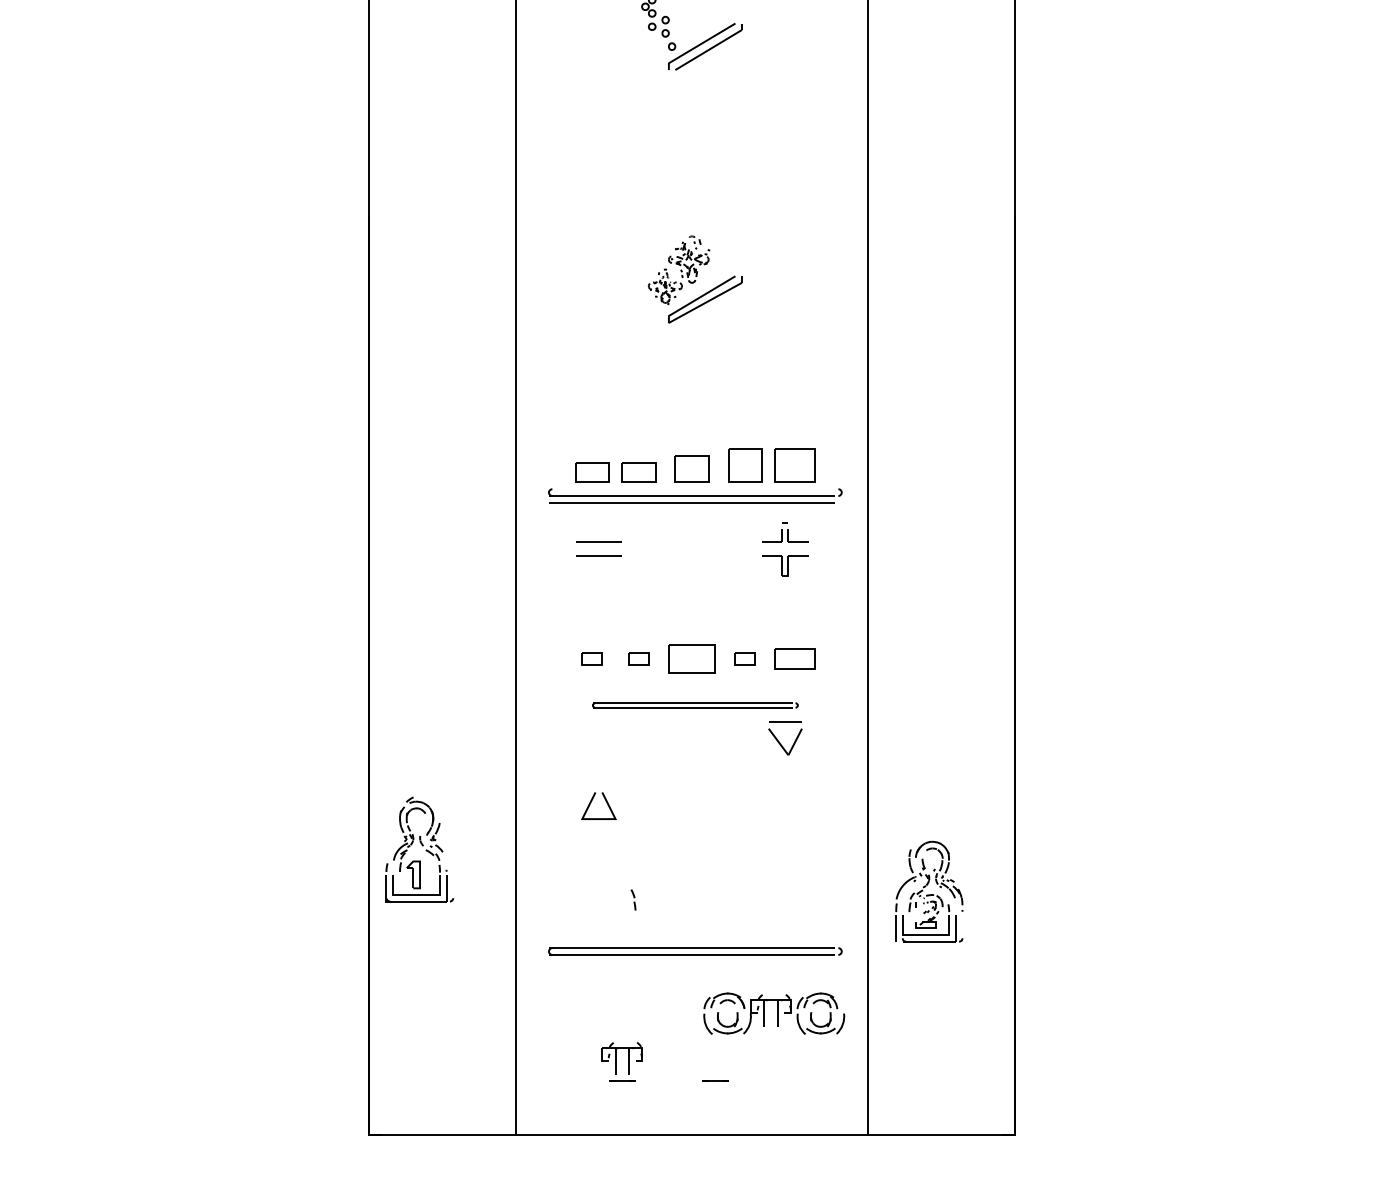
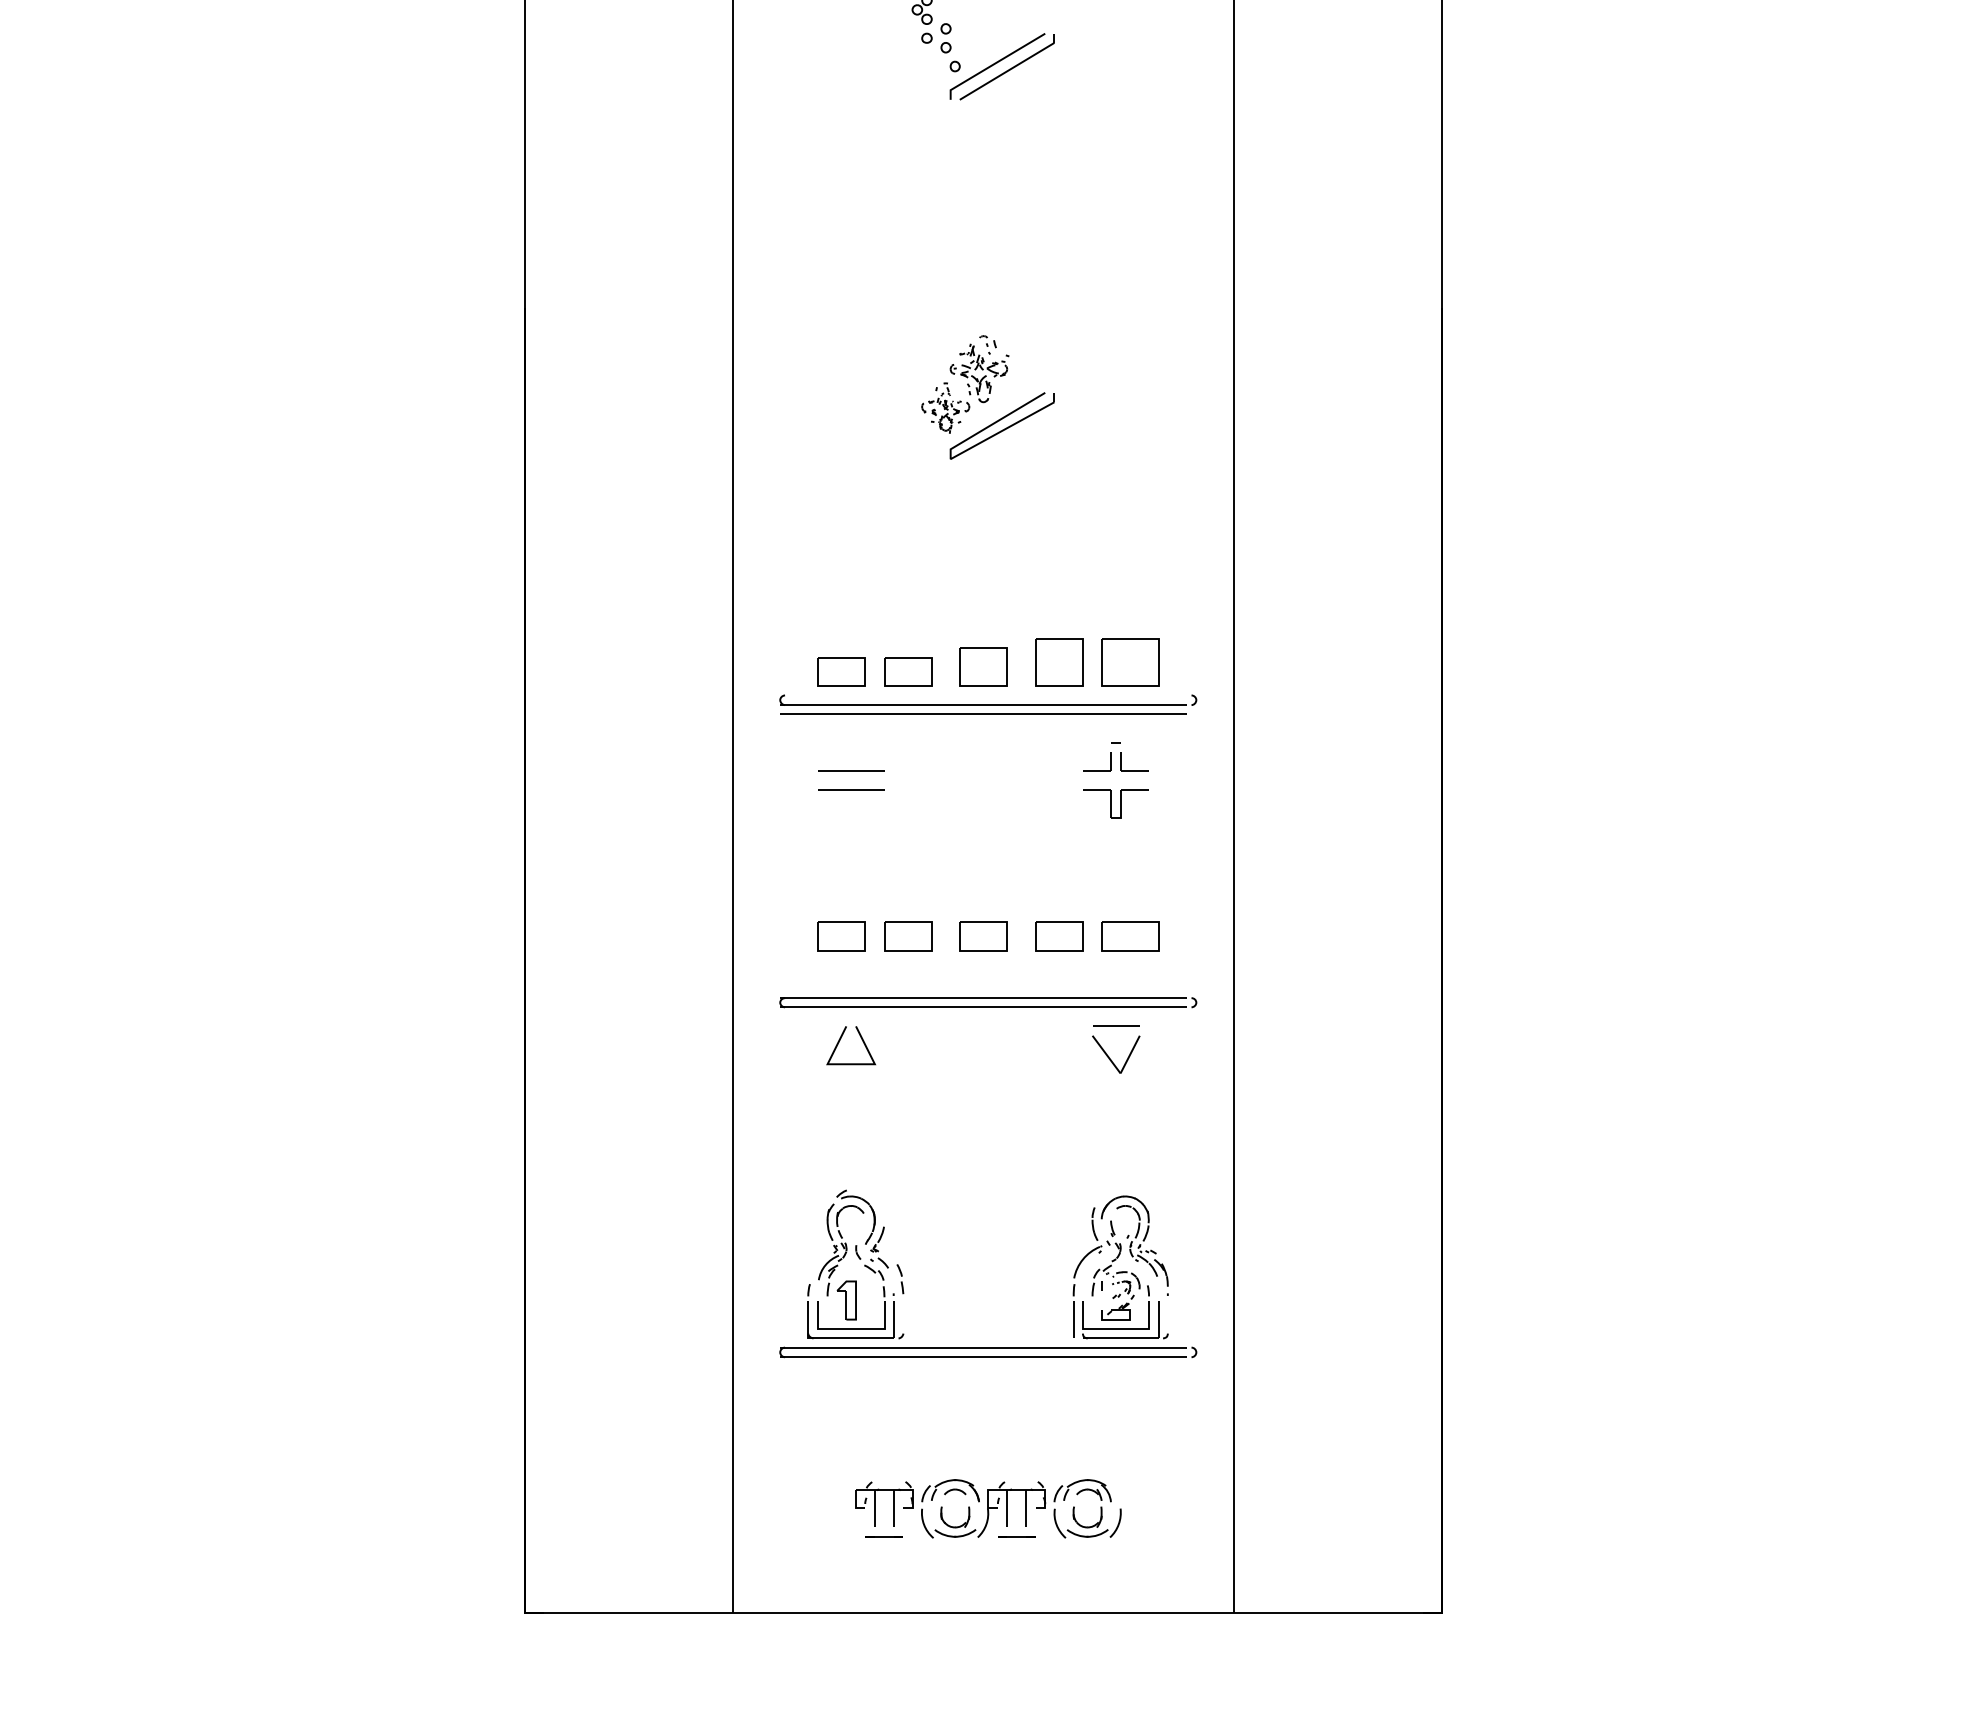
part: (592, 658) -> (841, 936), size x1.67
part: (639, 658) -> (908, 936), size x1.67
part: (692, 658) -> (983, 936), size x0.71
part: (745, 658) -> (1059, 936), size x1.67
part: (695, 705) -> (988, 1002), size x1.43
part: (591, 802) -> (840, 1040), moved
part: (422, 846) -> (859, 1259), moved
part: (929, 891) -> (1120, 1267), moved
part: (774, 1013) -> (1021, 1508), moved

